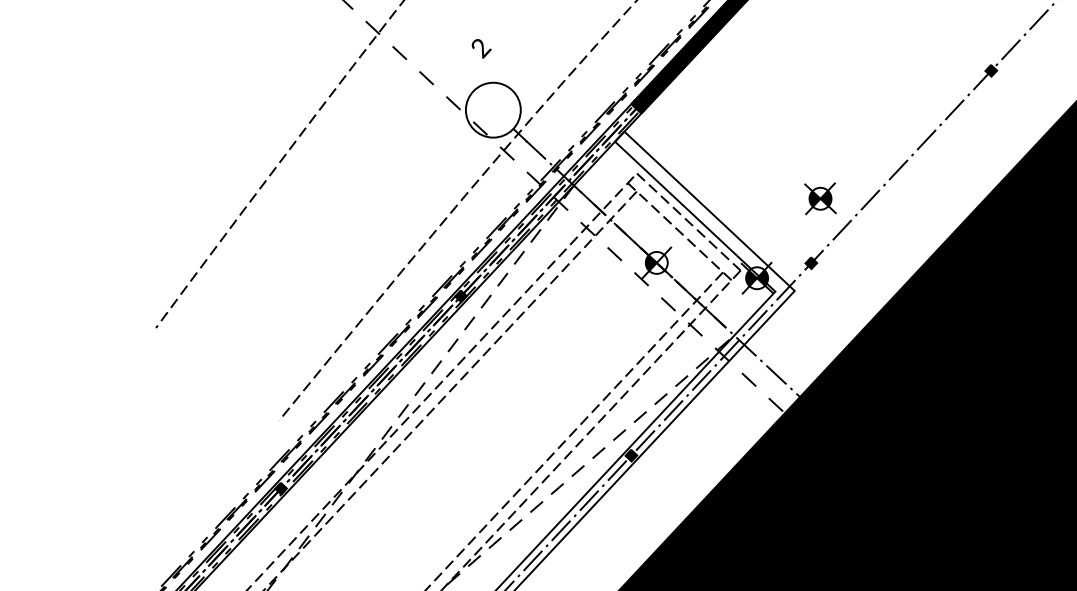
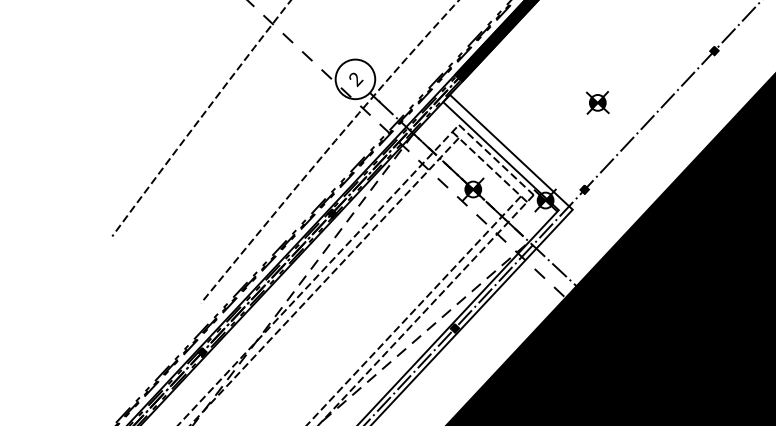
text: (481, 48) -> (356, 79), moved
part: (820, 198) -> (597, 102), moved
fill: (661, 262) -> (476, 189), added

